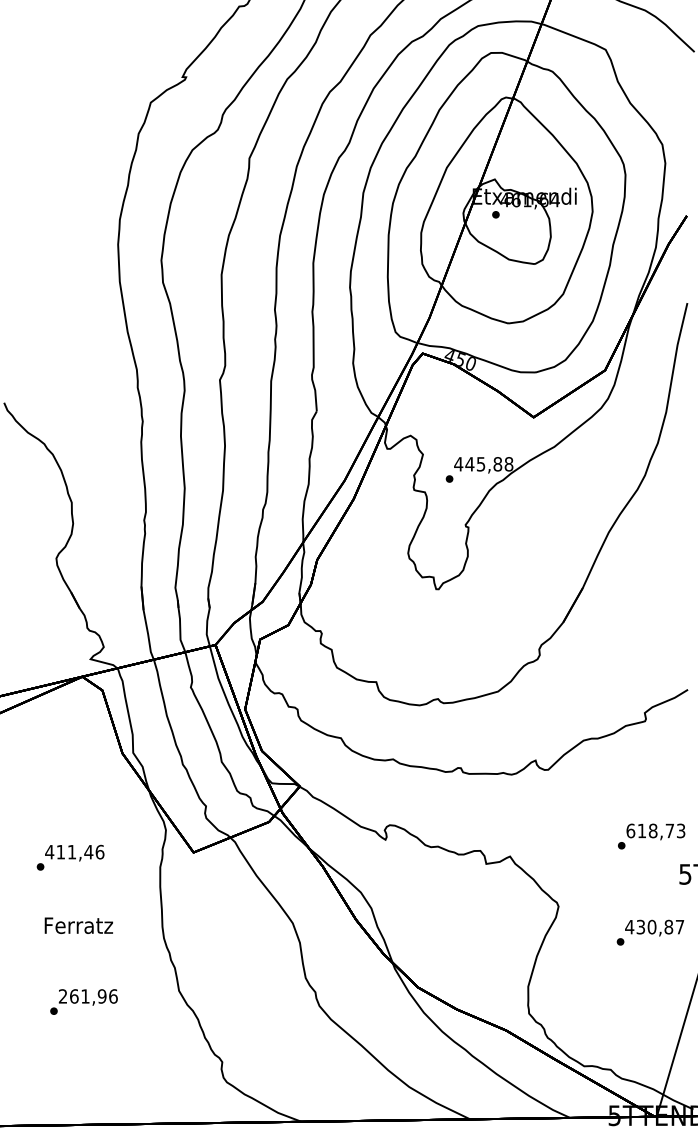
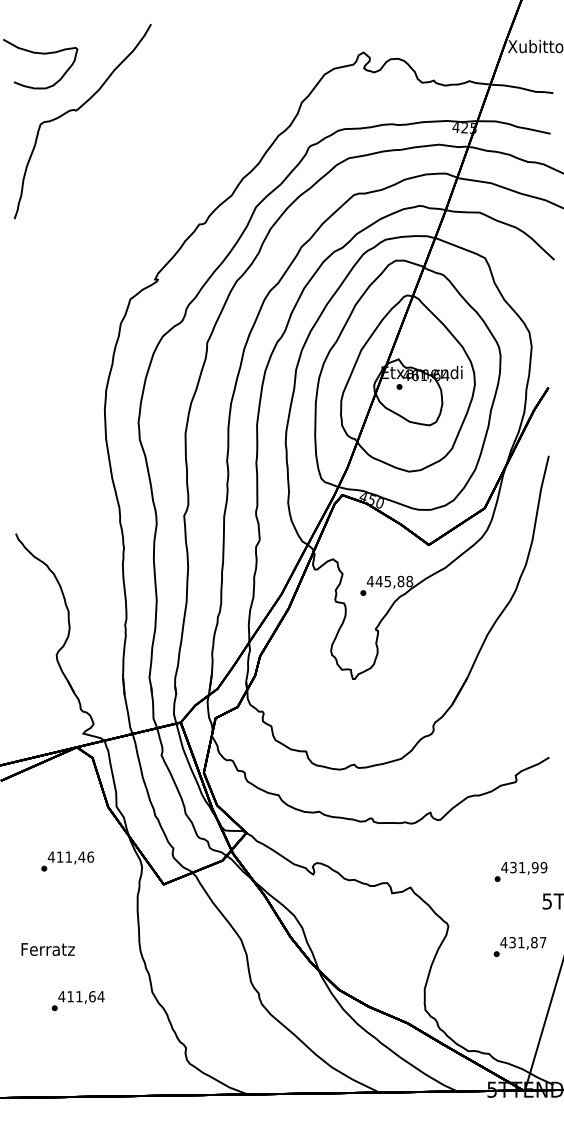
text: (656, 830) -> (524, 867), 618,73 -> 431,99
text: (70, 857) -> (67, 861), moved
text: (78, 925) -> (47, 949), moved
text: (652, 926) -> (521, 942), 430,87 -> 431,87
text: (88, 996) -> (81, 996), 261,96 -> 411,64

